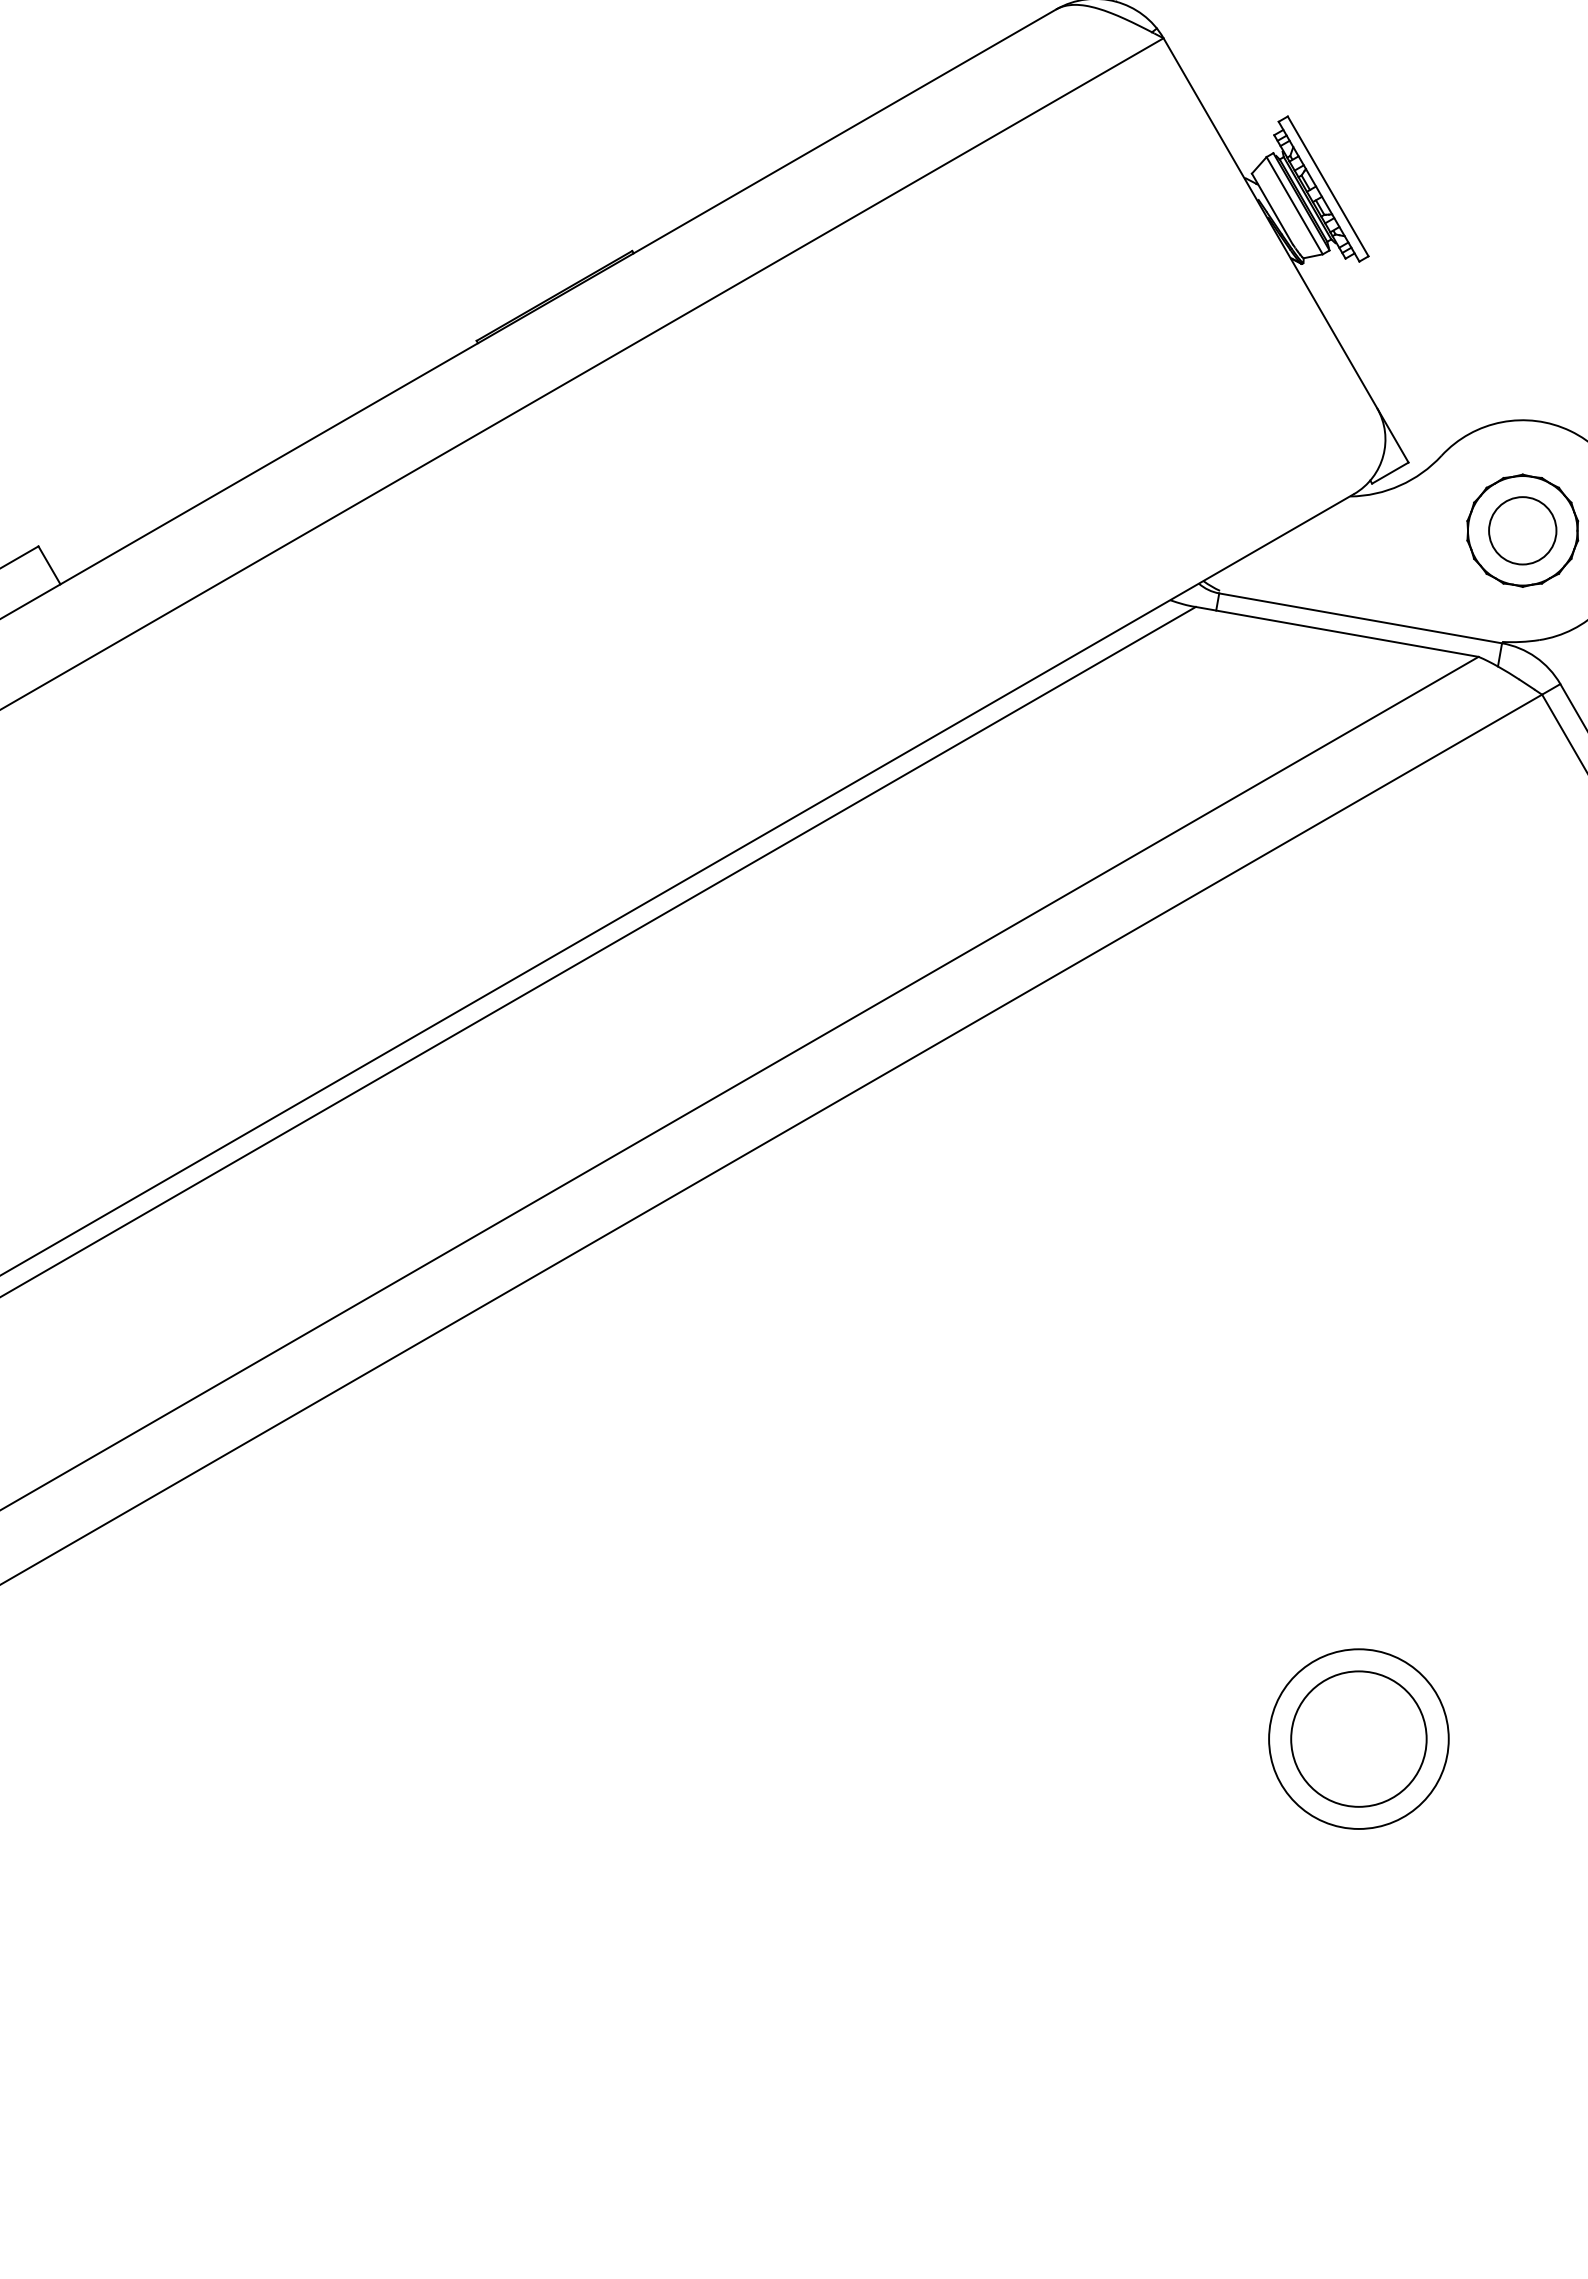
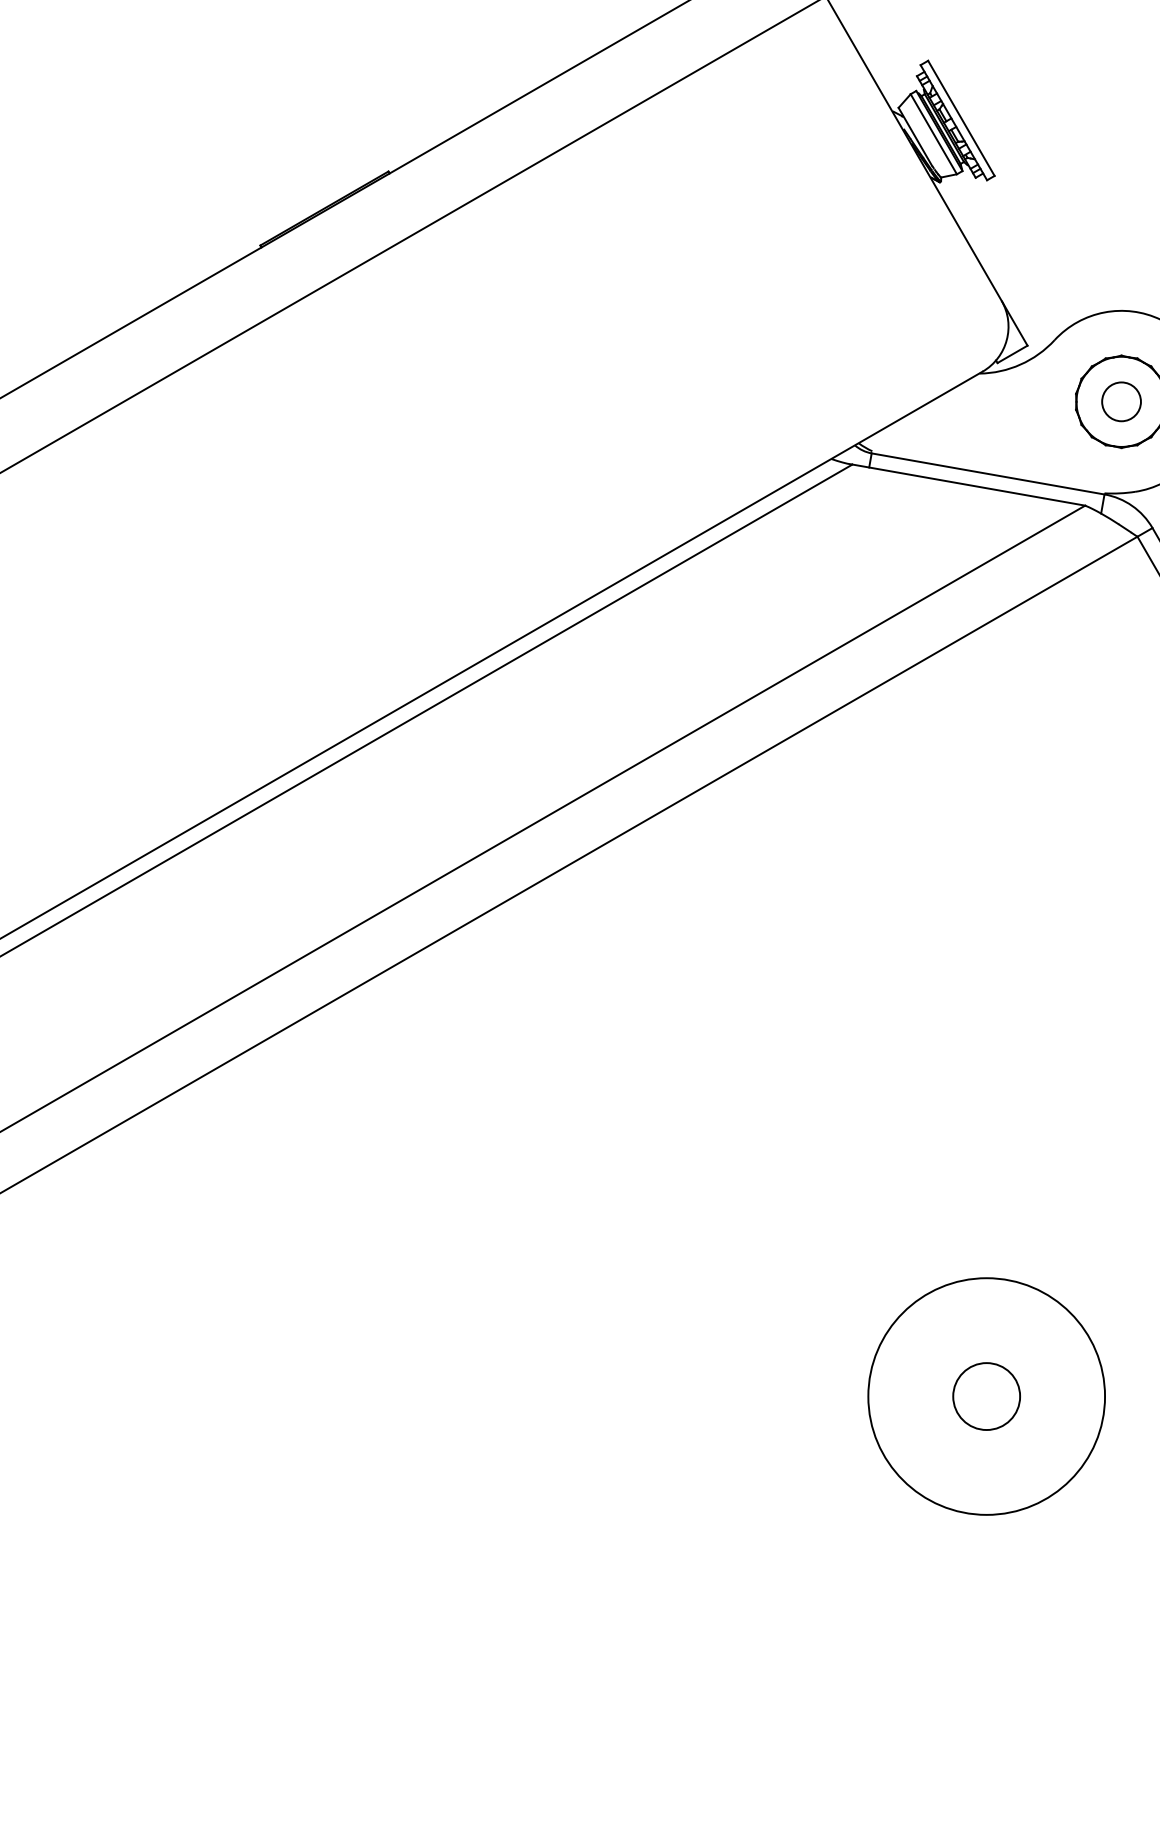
circle: (1522, 530) -> (1121, 401), size x0.7
circle: (1358, 1738) -> (986, 1396), size x0.6
circle: (1358, 1738) -> (986, 1396), size x1.6

